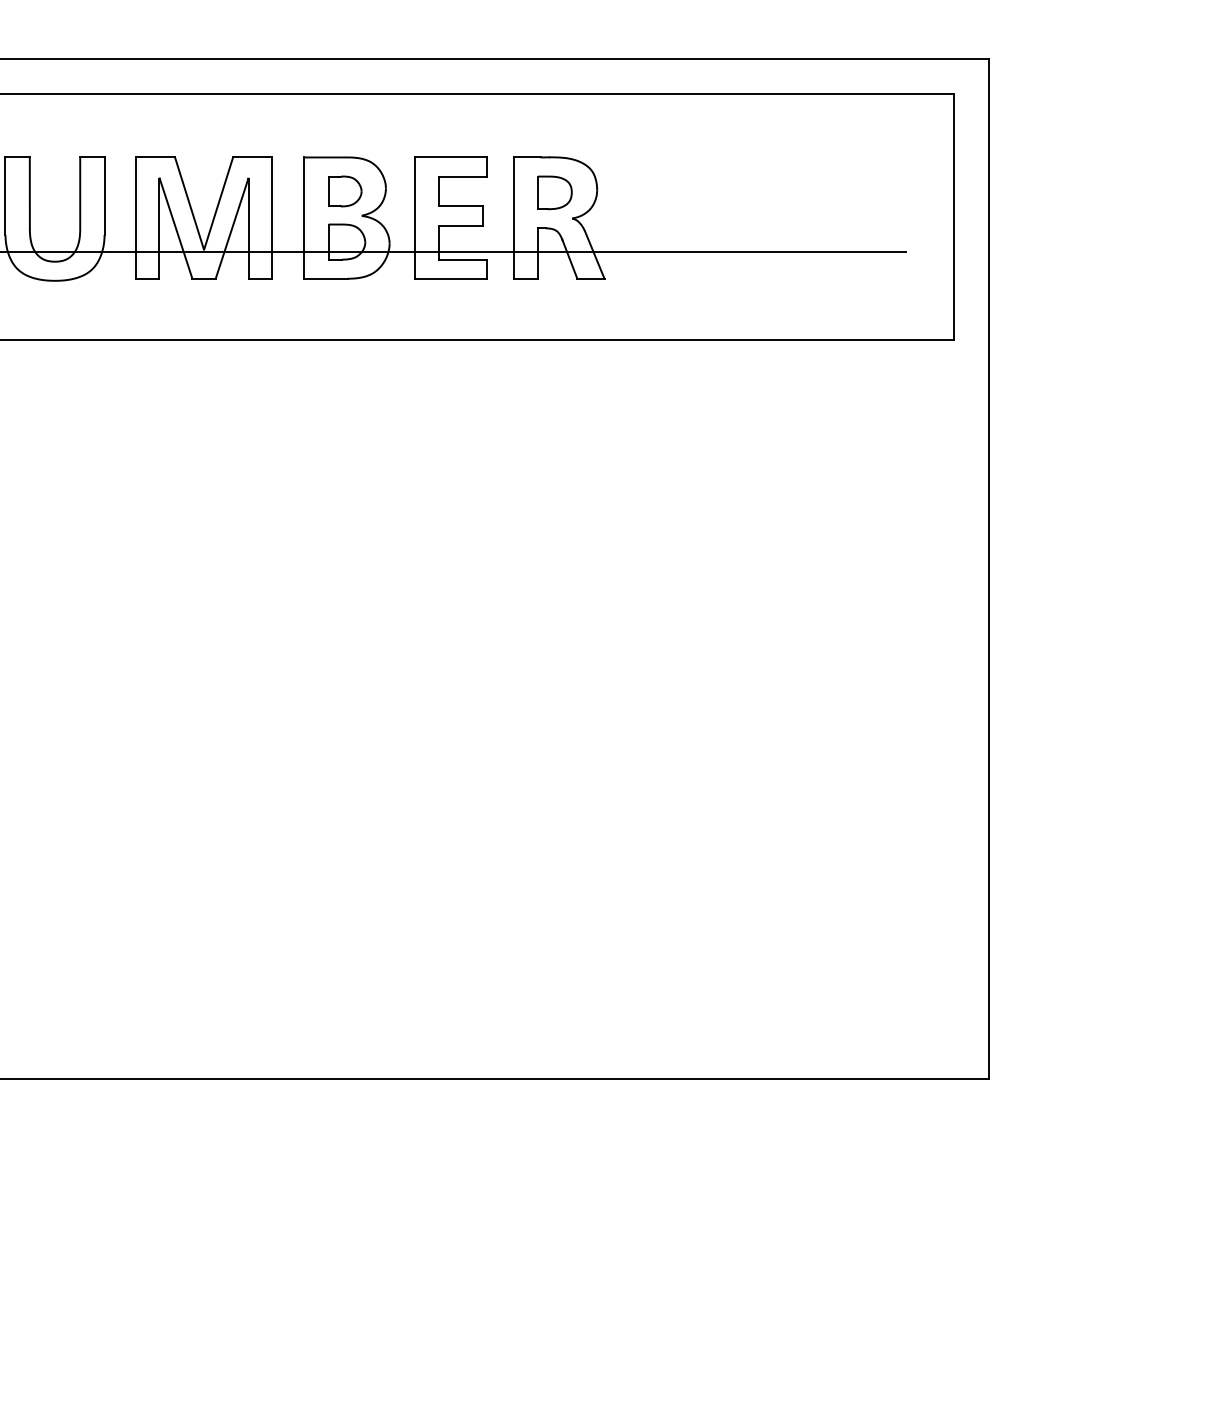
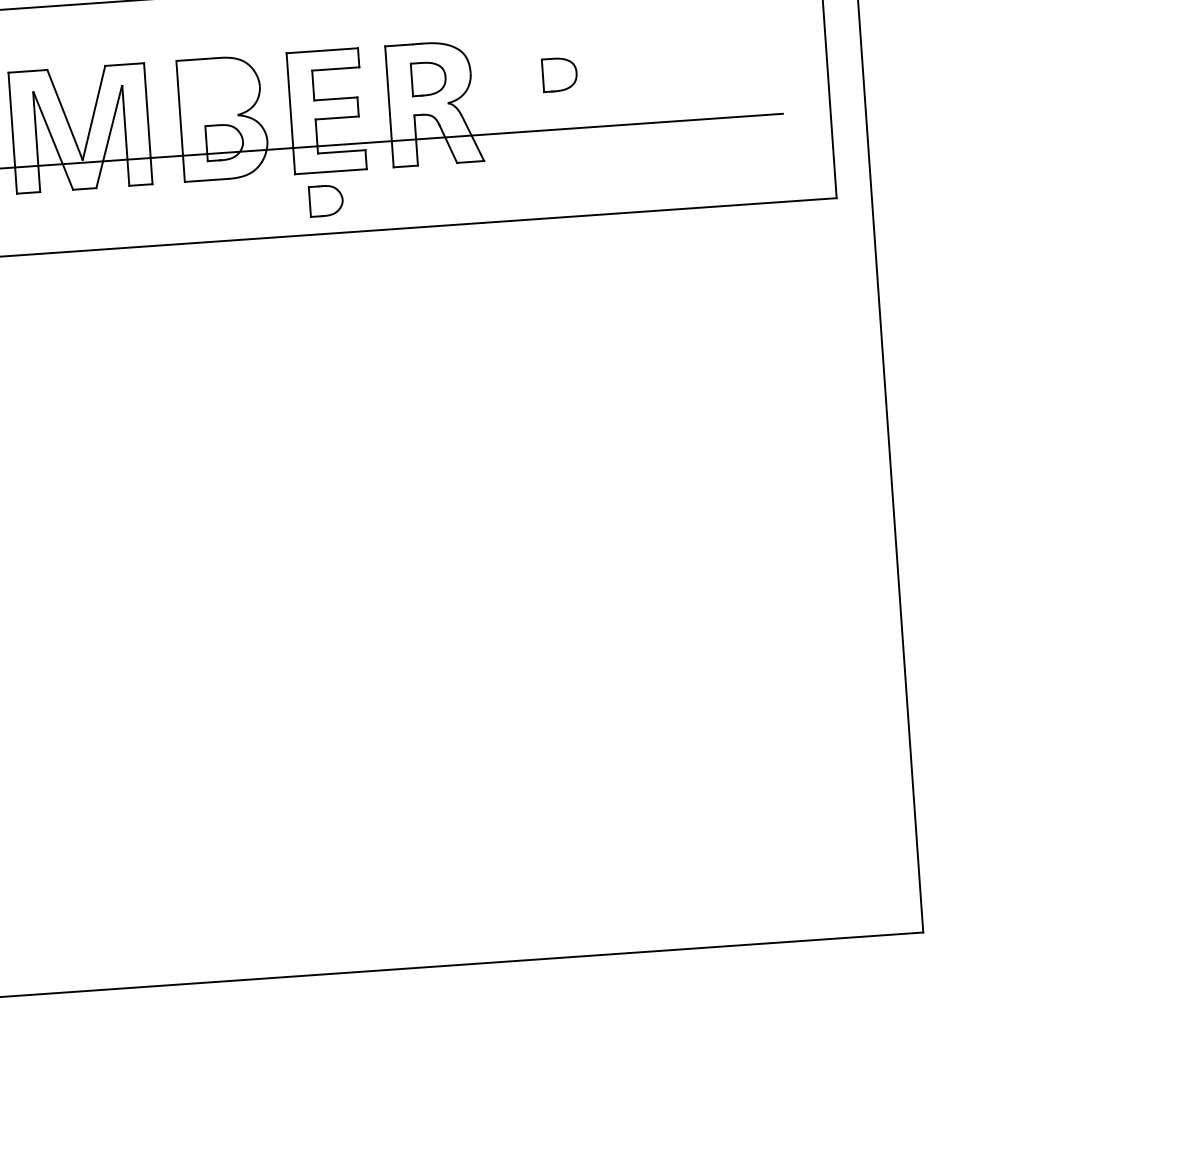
part: (345, 191) -> (326, 200), moved
part: (685, 197) -> (559, 74), added

